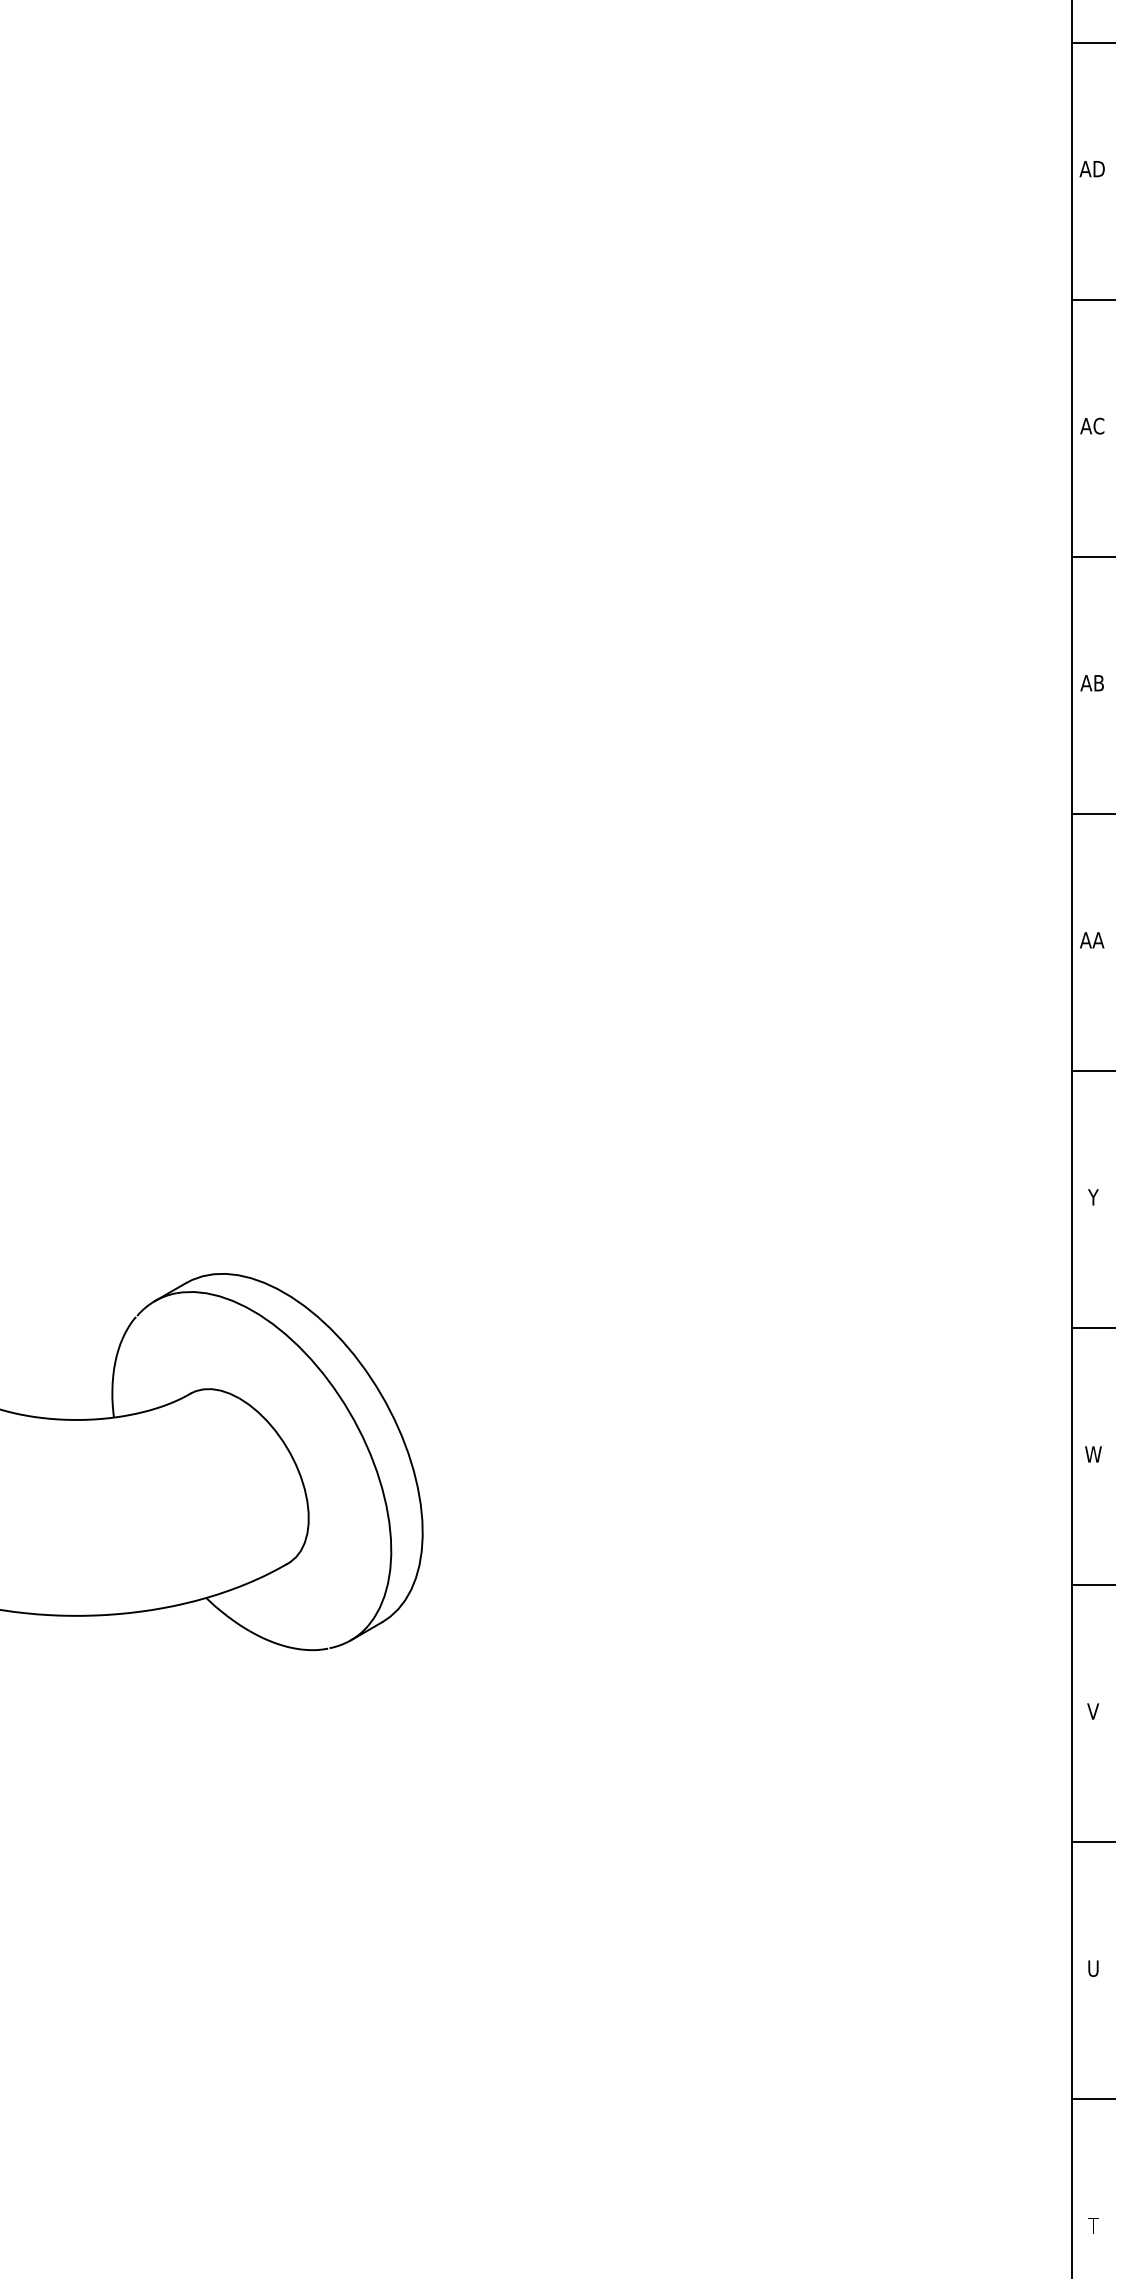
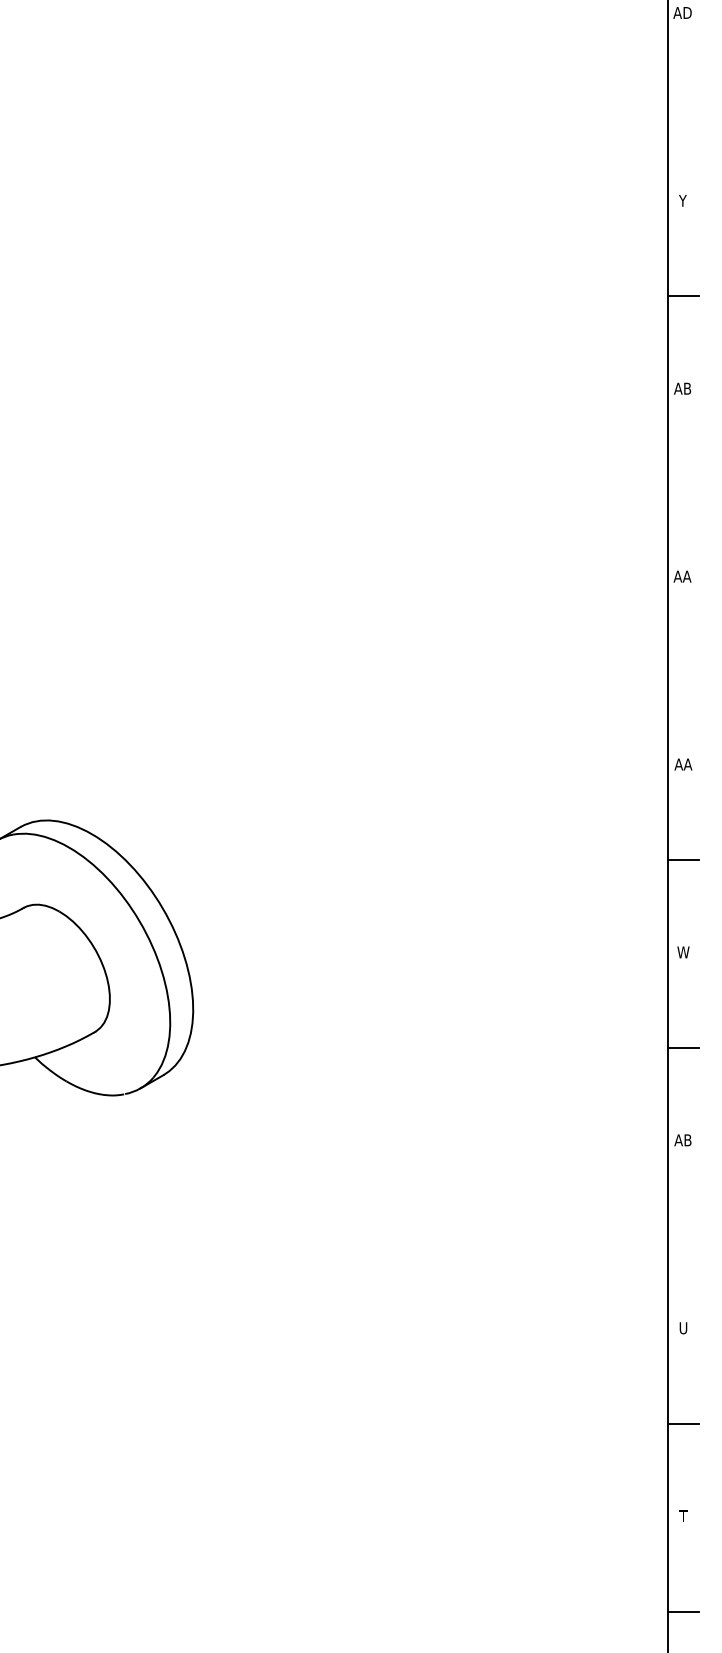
line: (1093, 299) -> (683, 108), removed
text: (1092, 425) -> (682, 200), AC -> Y
line: (1093, 814) -> (683, 484), removed
line: (1093, 1071) -> (683, 672), removed
text: (1093, 1197) -> (683, 764), Y -> AA
text: (1092, 1711) -> (682, 1140), V -> AB
line: (1093, 1842) -> (683, 1236), removed

